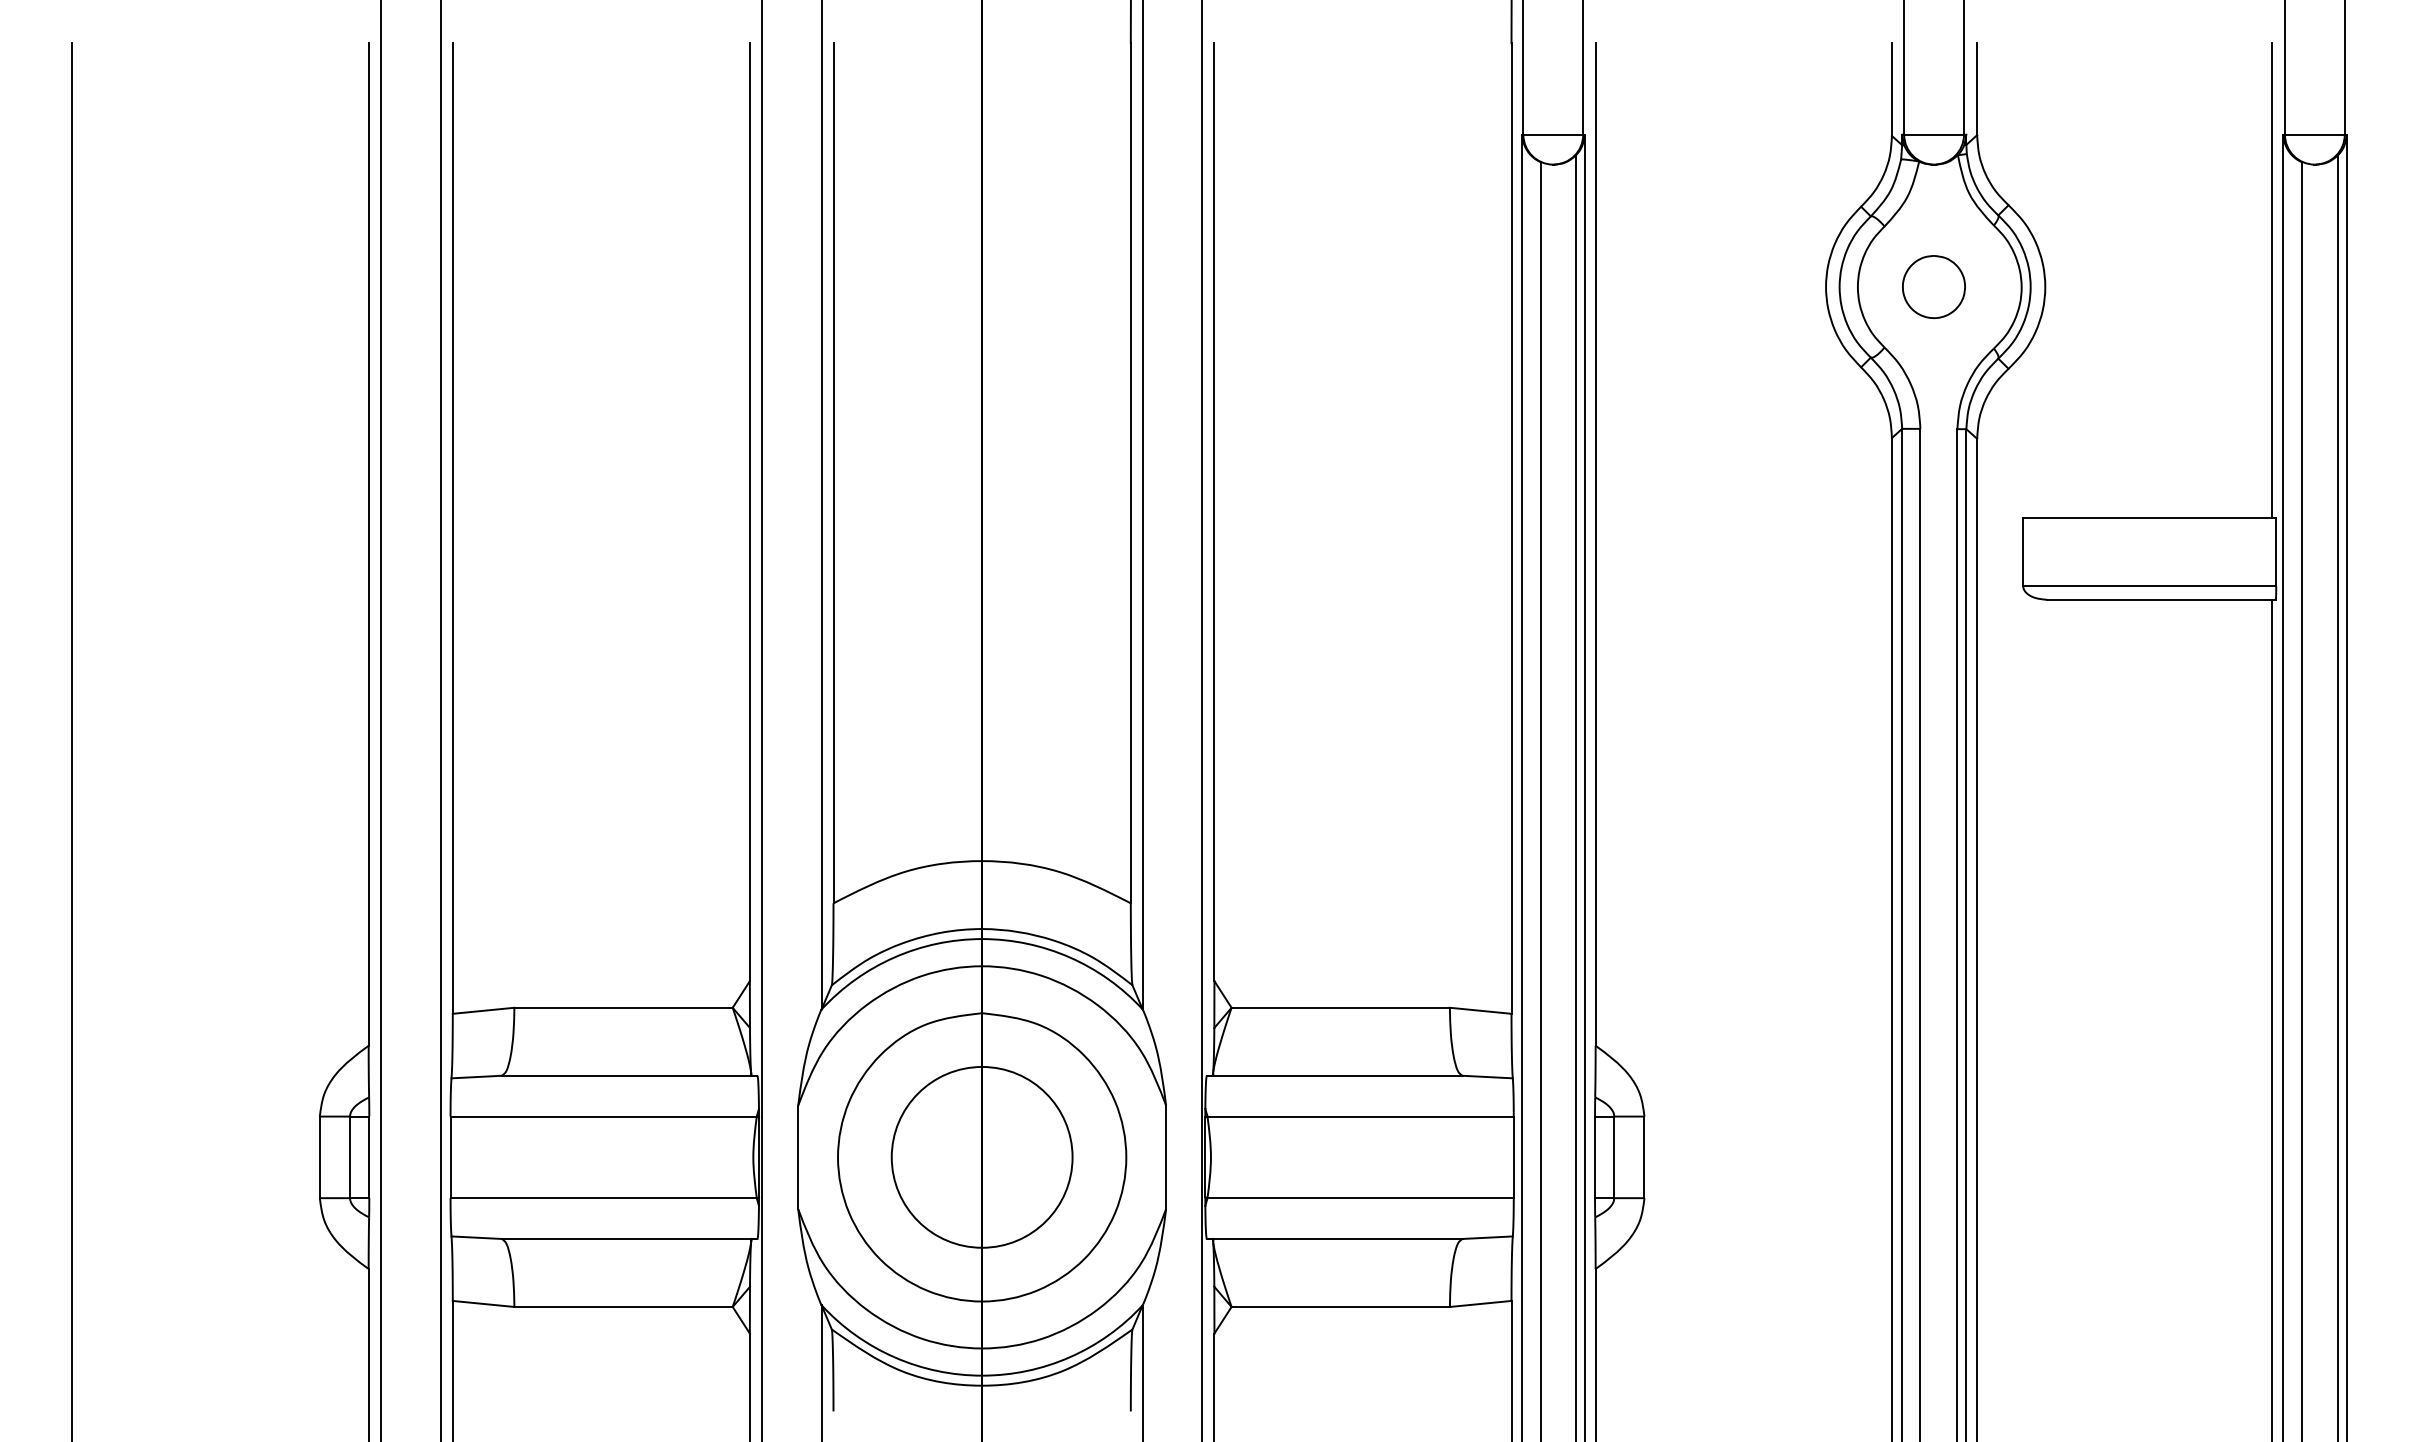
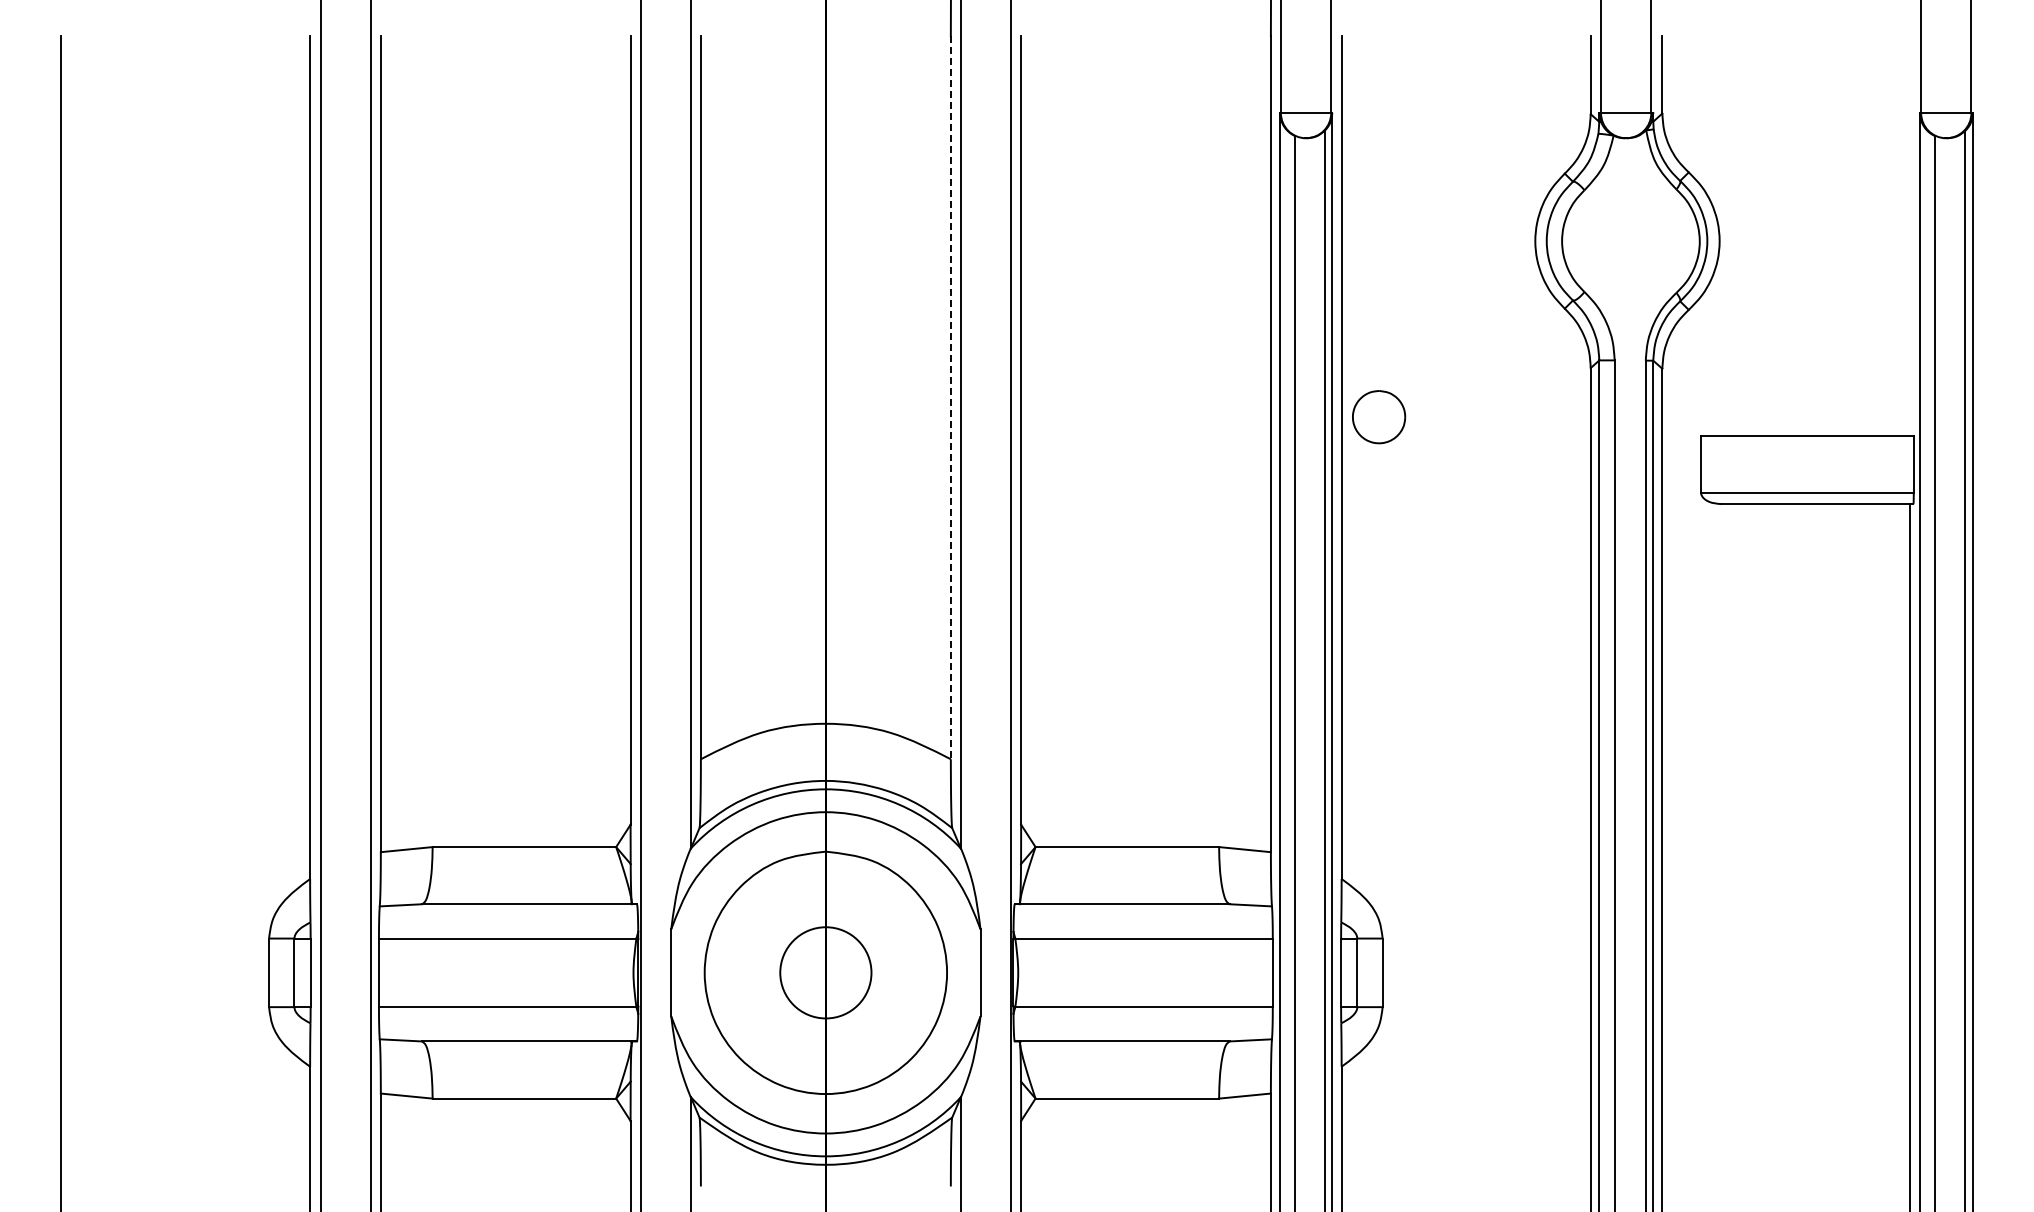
line: (2272, 280) -> (1910, 235), removed
part: (1934, 287) -> (1379, 417), moved
line: (1130, 474) -> (950, 398), solid -> dashed
circle: (981, 1156) -> (825, 972), size x0.6

